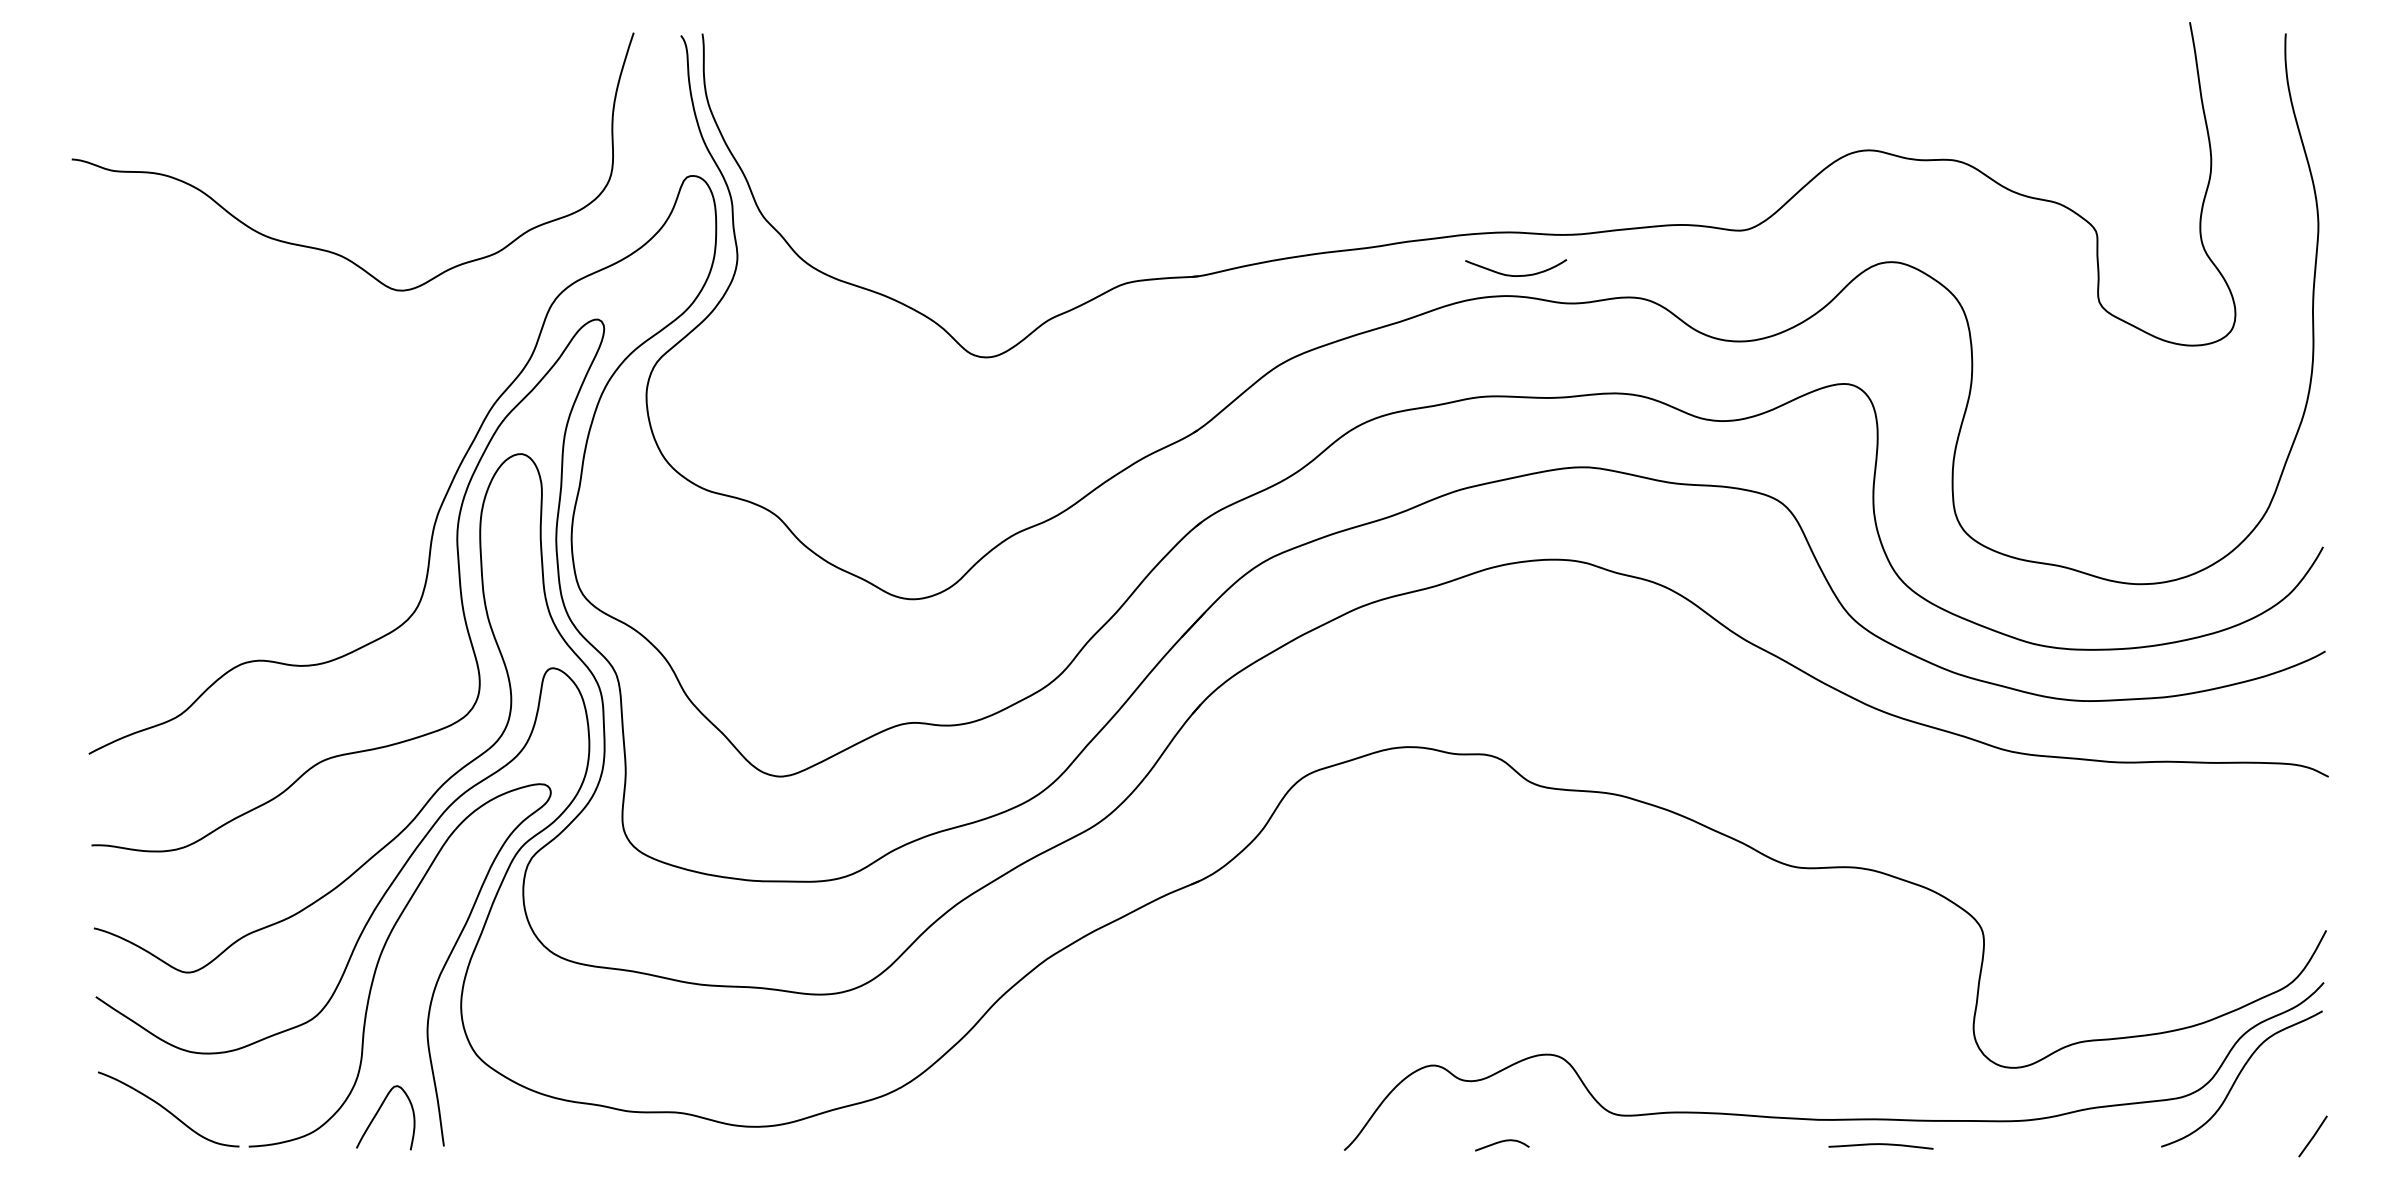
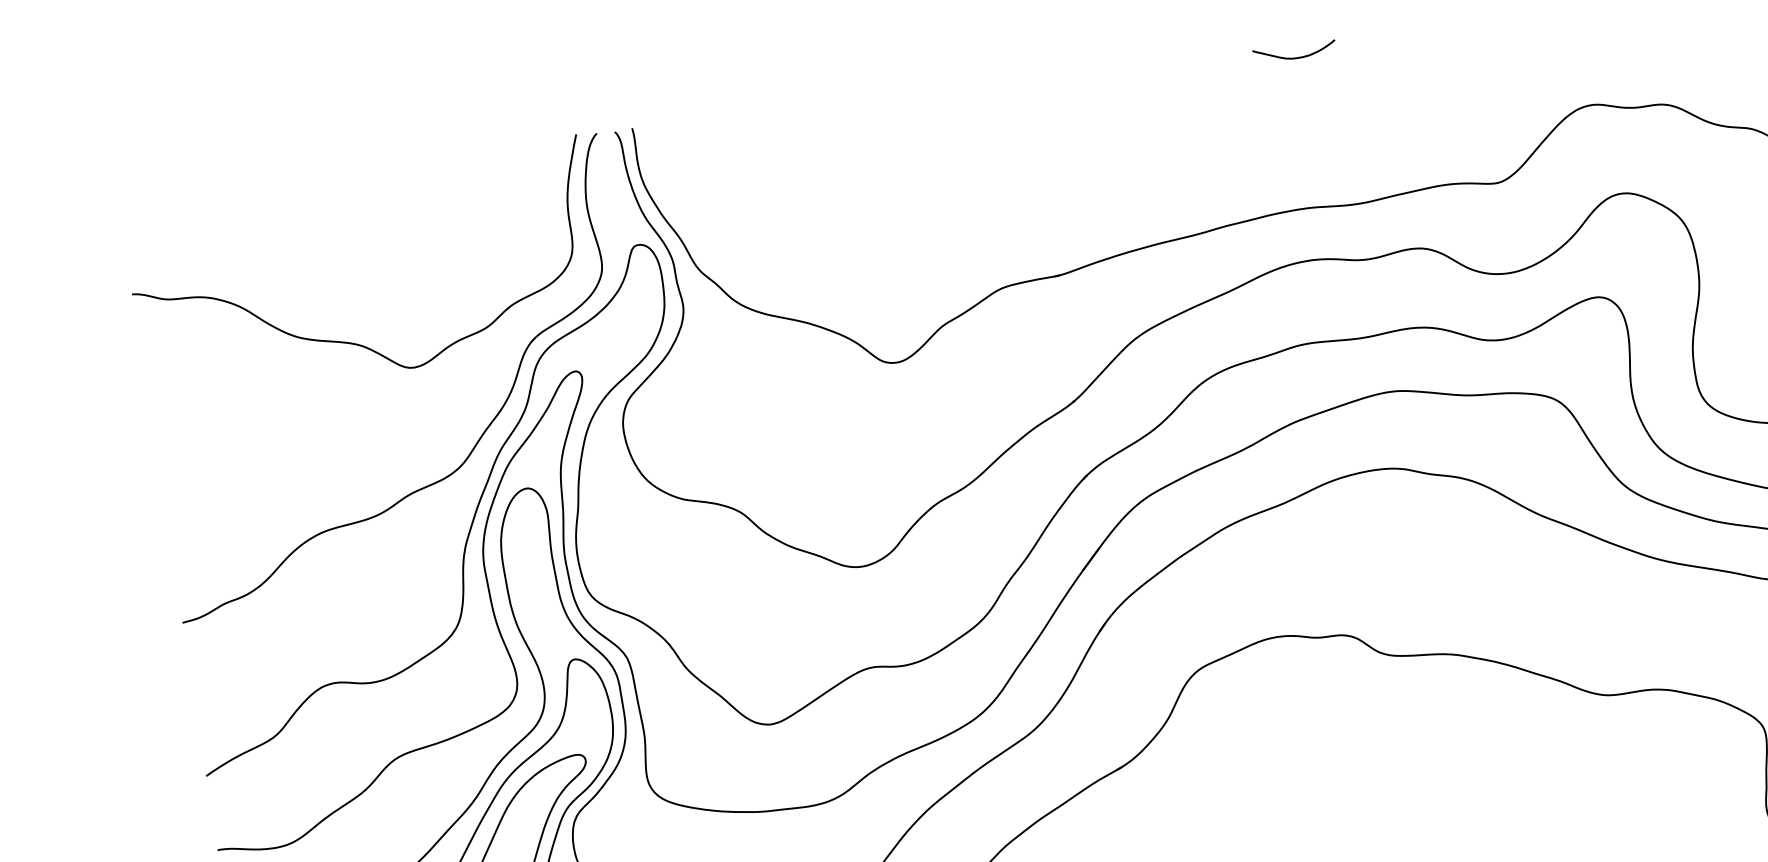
curve: (1516, 275) -> (1295, 57), moved
curve: (473, 382) -> (481, 435), added

